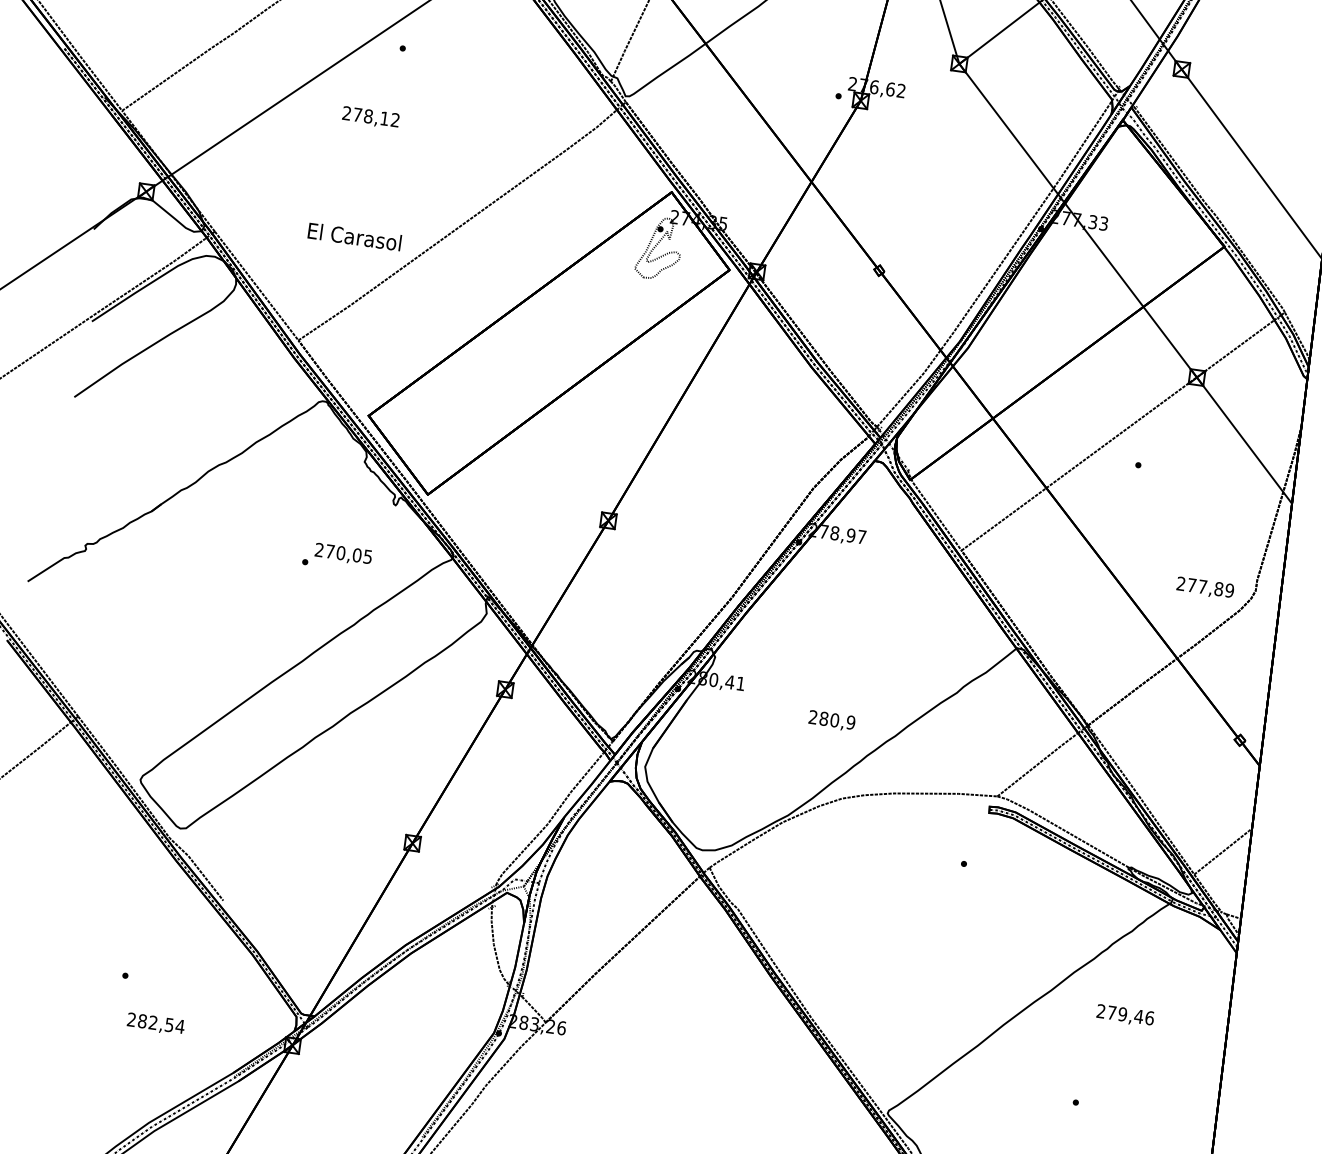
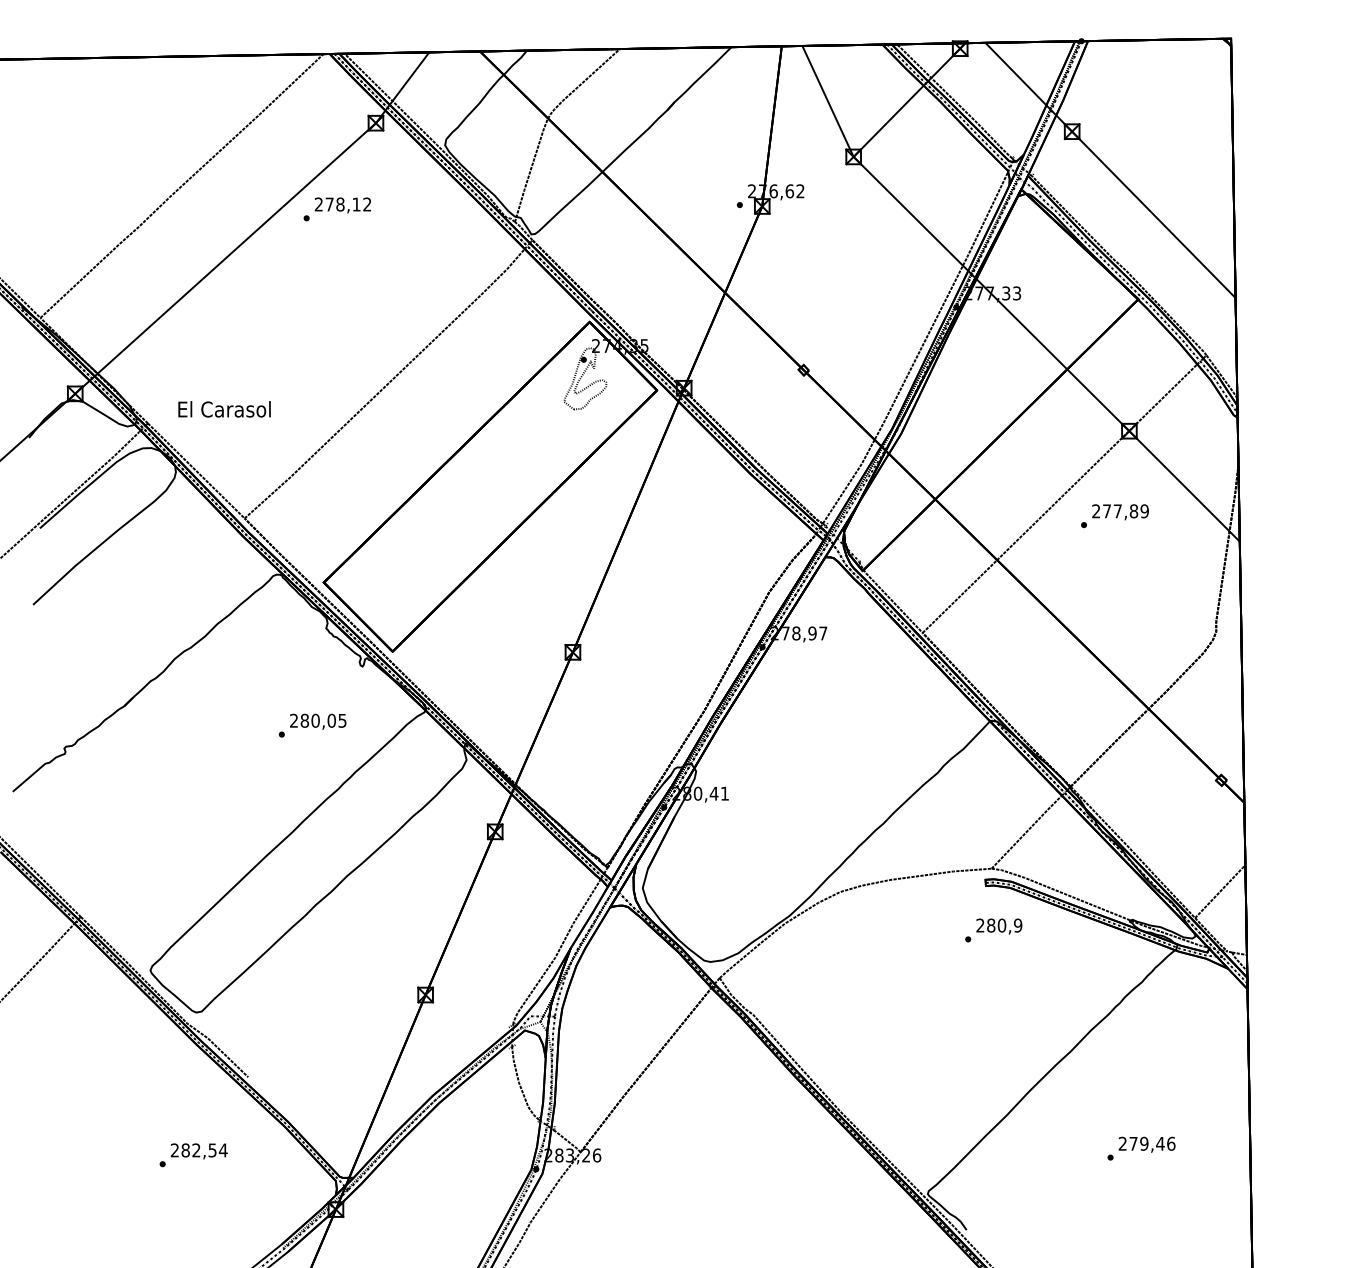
text: (370, 117) -> (342, 205), moved
text: (354, 237) -> (224, 409), moved
text: (329, 551) -> (304, 720), 270,05 -> 280,05
text: (1205, 588) -> (1120, 512), moved
text: (832, 720) -> (999, 926), moved
text: (1124, 1015) -> (1146, 1144), moved
text: (155, 1024) -> (198, 1151), moved

